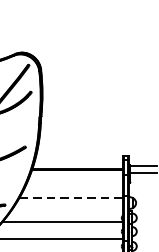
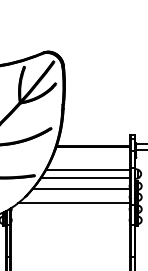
line: (70, 197) -> (87, 169), dashed -> solid
line: (67, 208) -> (85, 178), added

